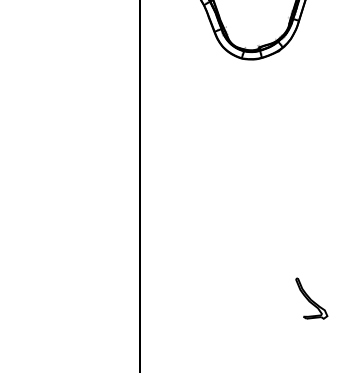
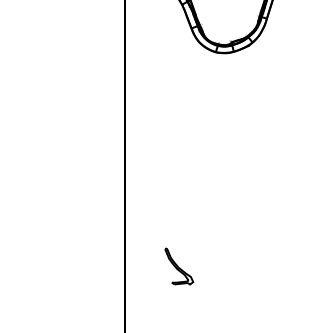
part: (312, 298) -> (179, 266), moved

